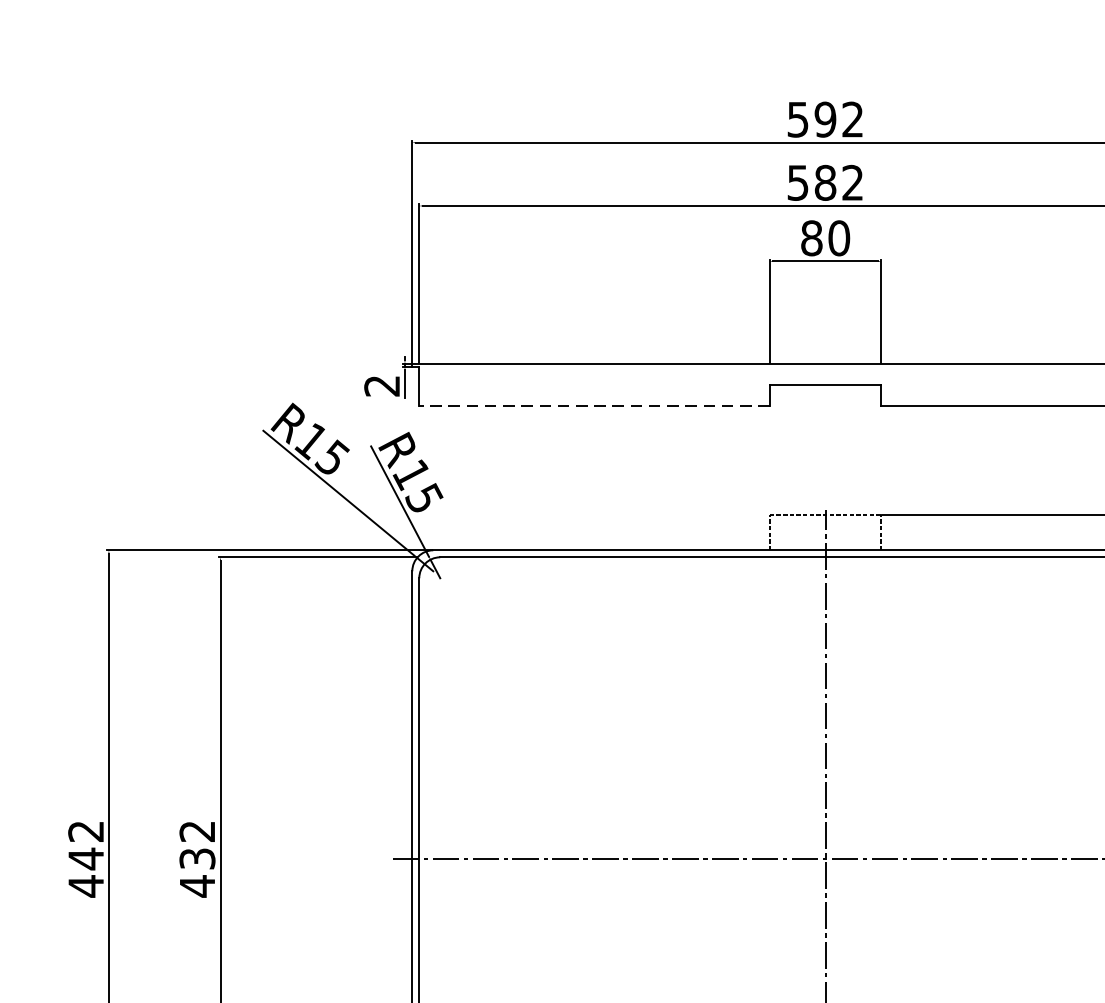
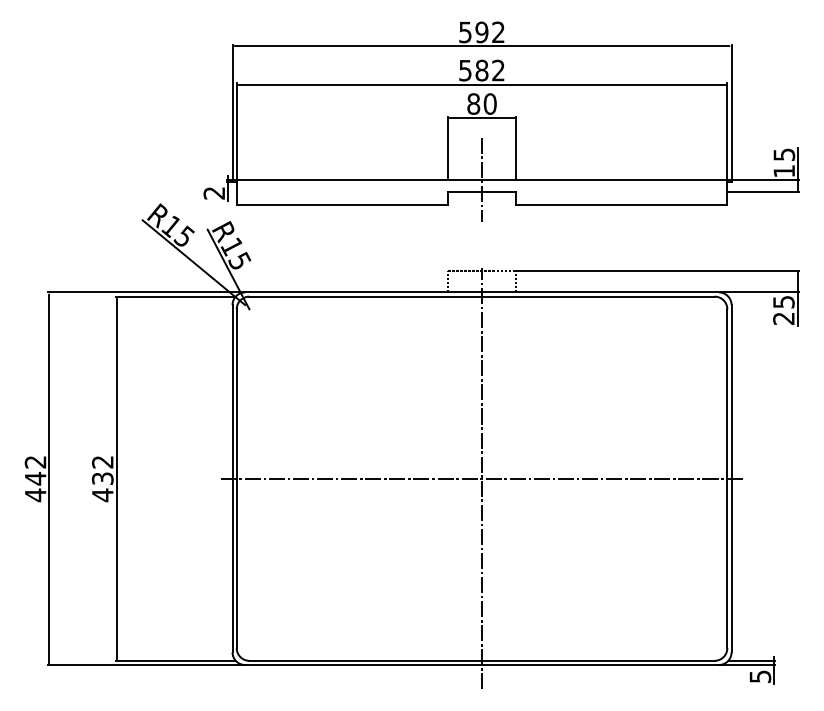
line: (826, 363) -> (482, 179), added
line: (594, 406) -> (342, 205), dashed -> solid

